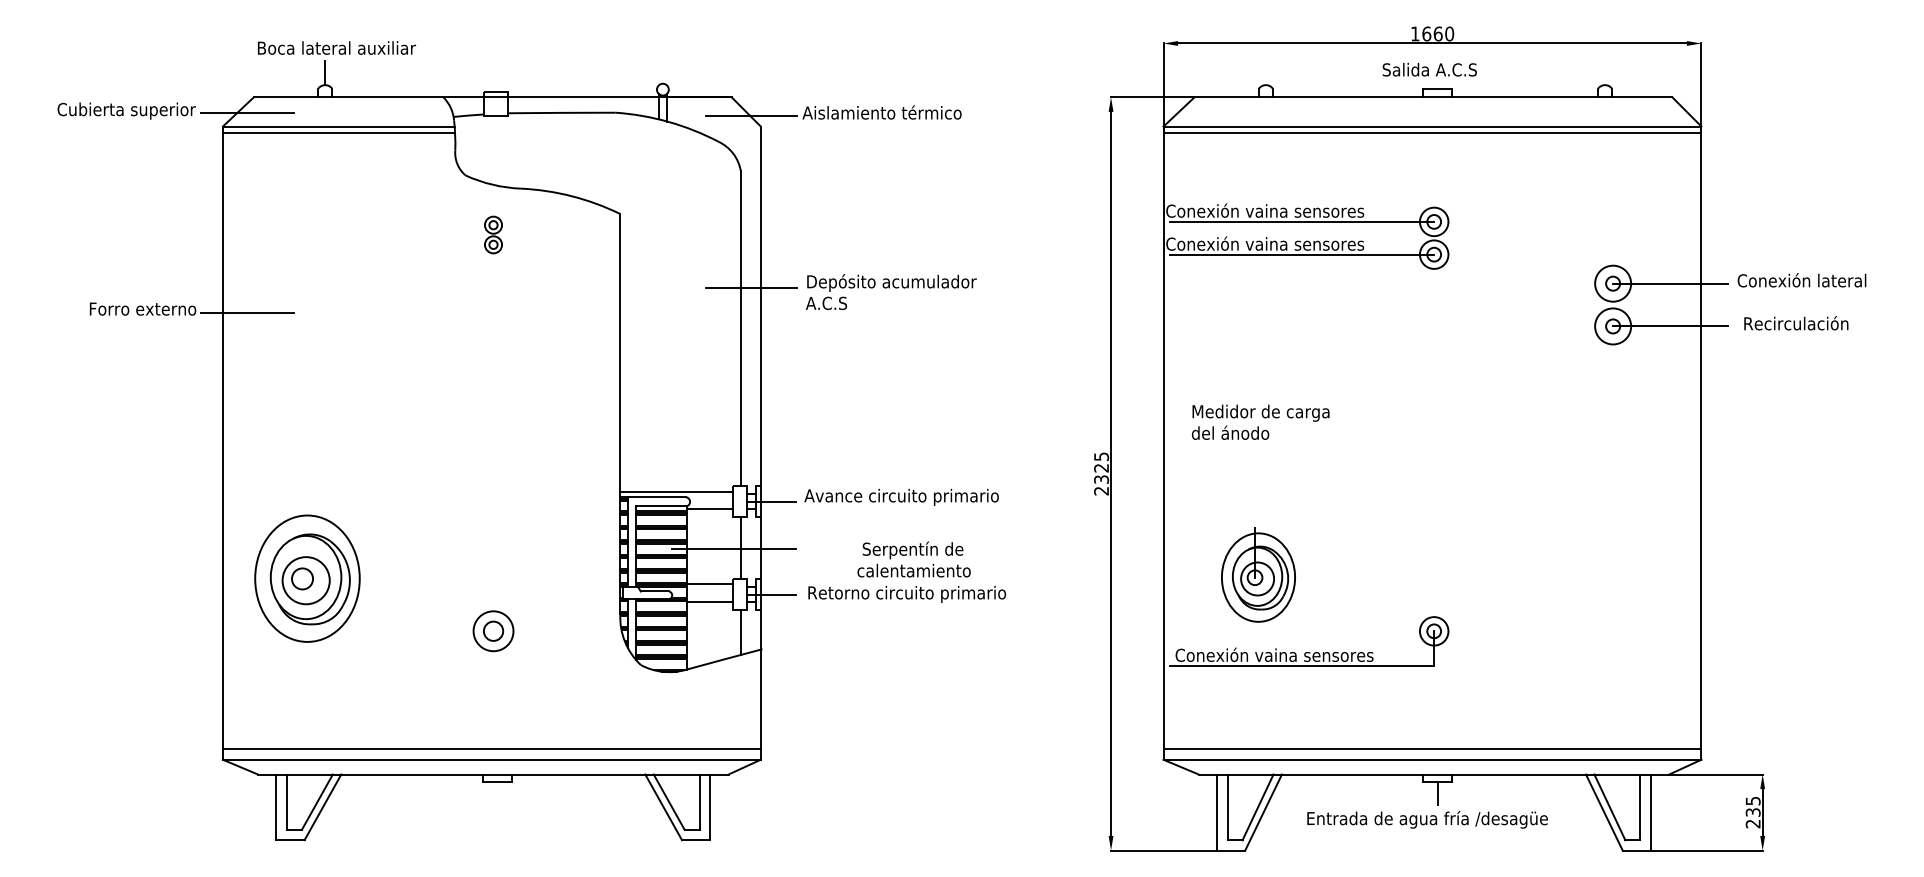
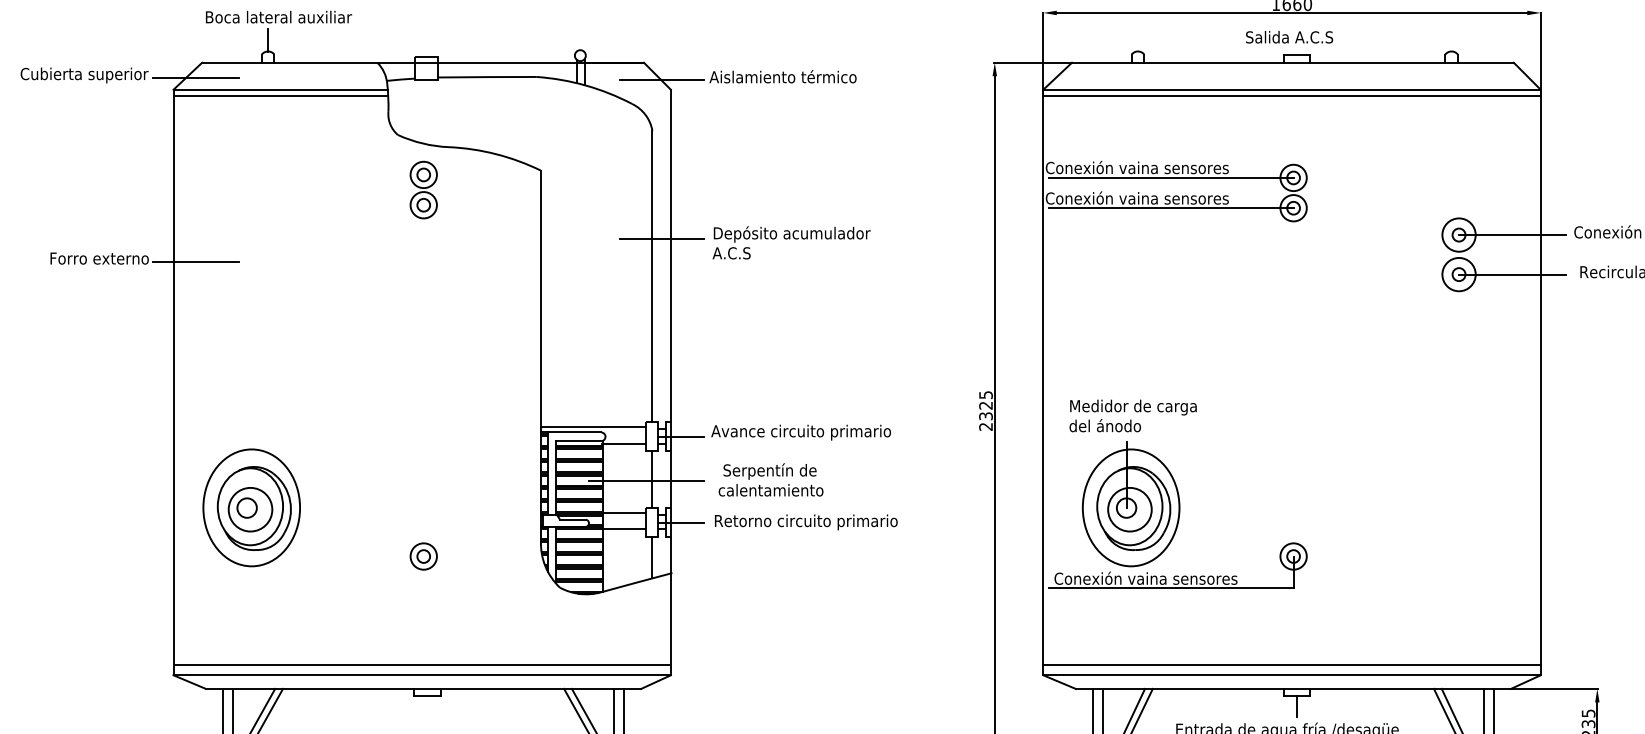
part: (493, 234) -> (423, 189), size x1.67
text: (1260, 421) -> (1132, 415), moved
text: (913, 559) -> (770, 479), moved
part: (1258, 574) -> (1131, 503), size x1.43
part: (493, 631) -> (423, 556), size x0.71

